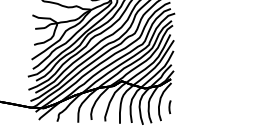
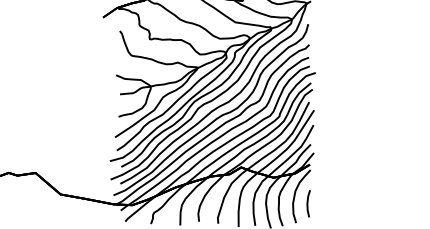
part: (169, 106) -> (308, 203), size x1.43

